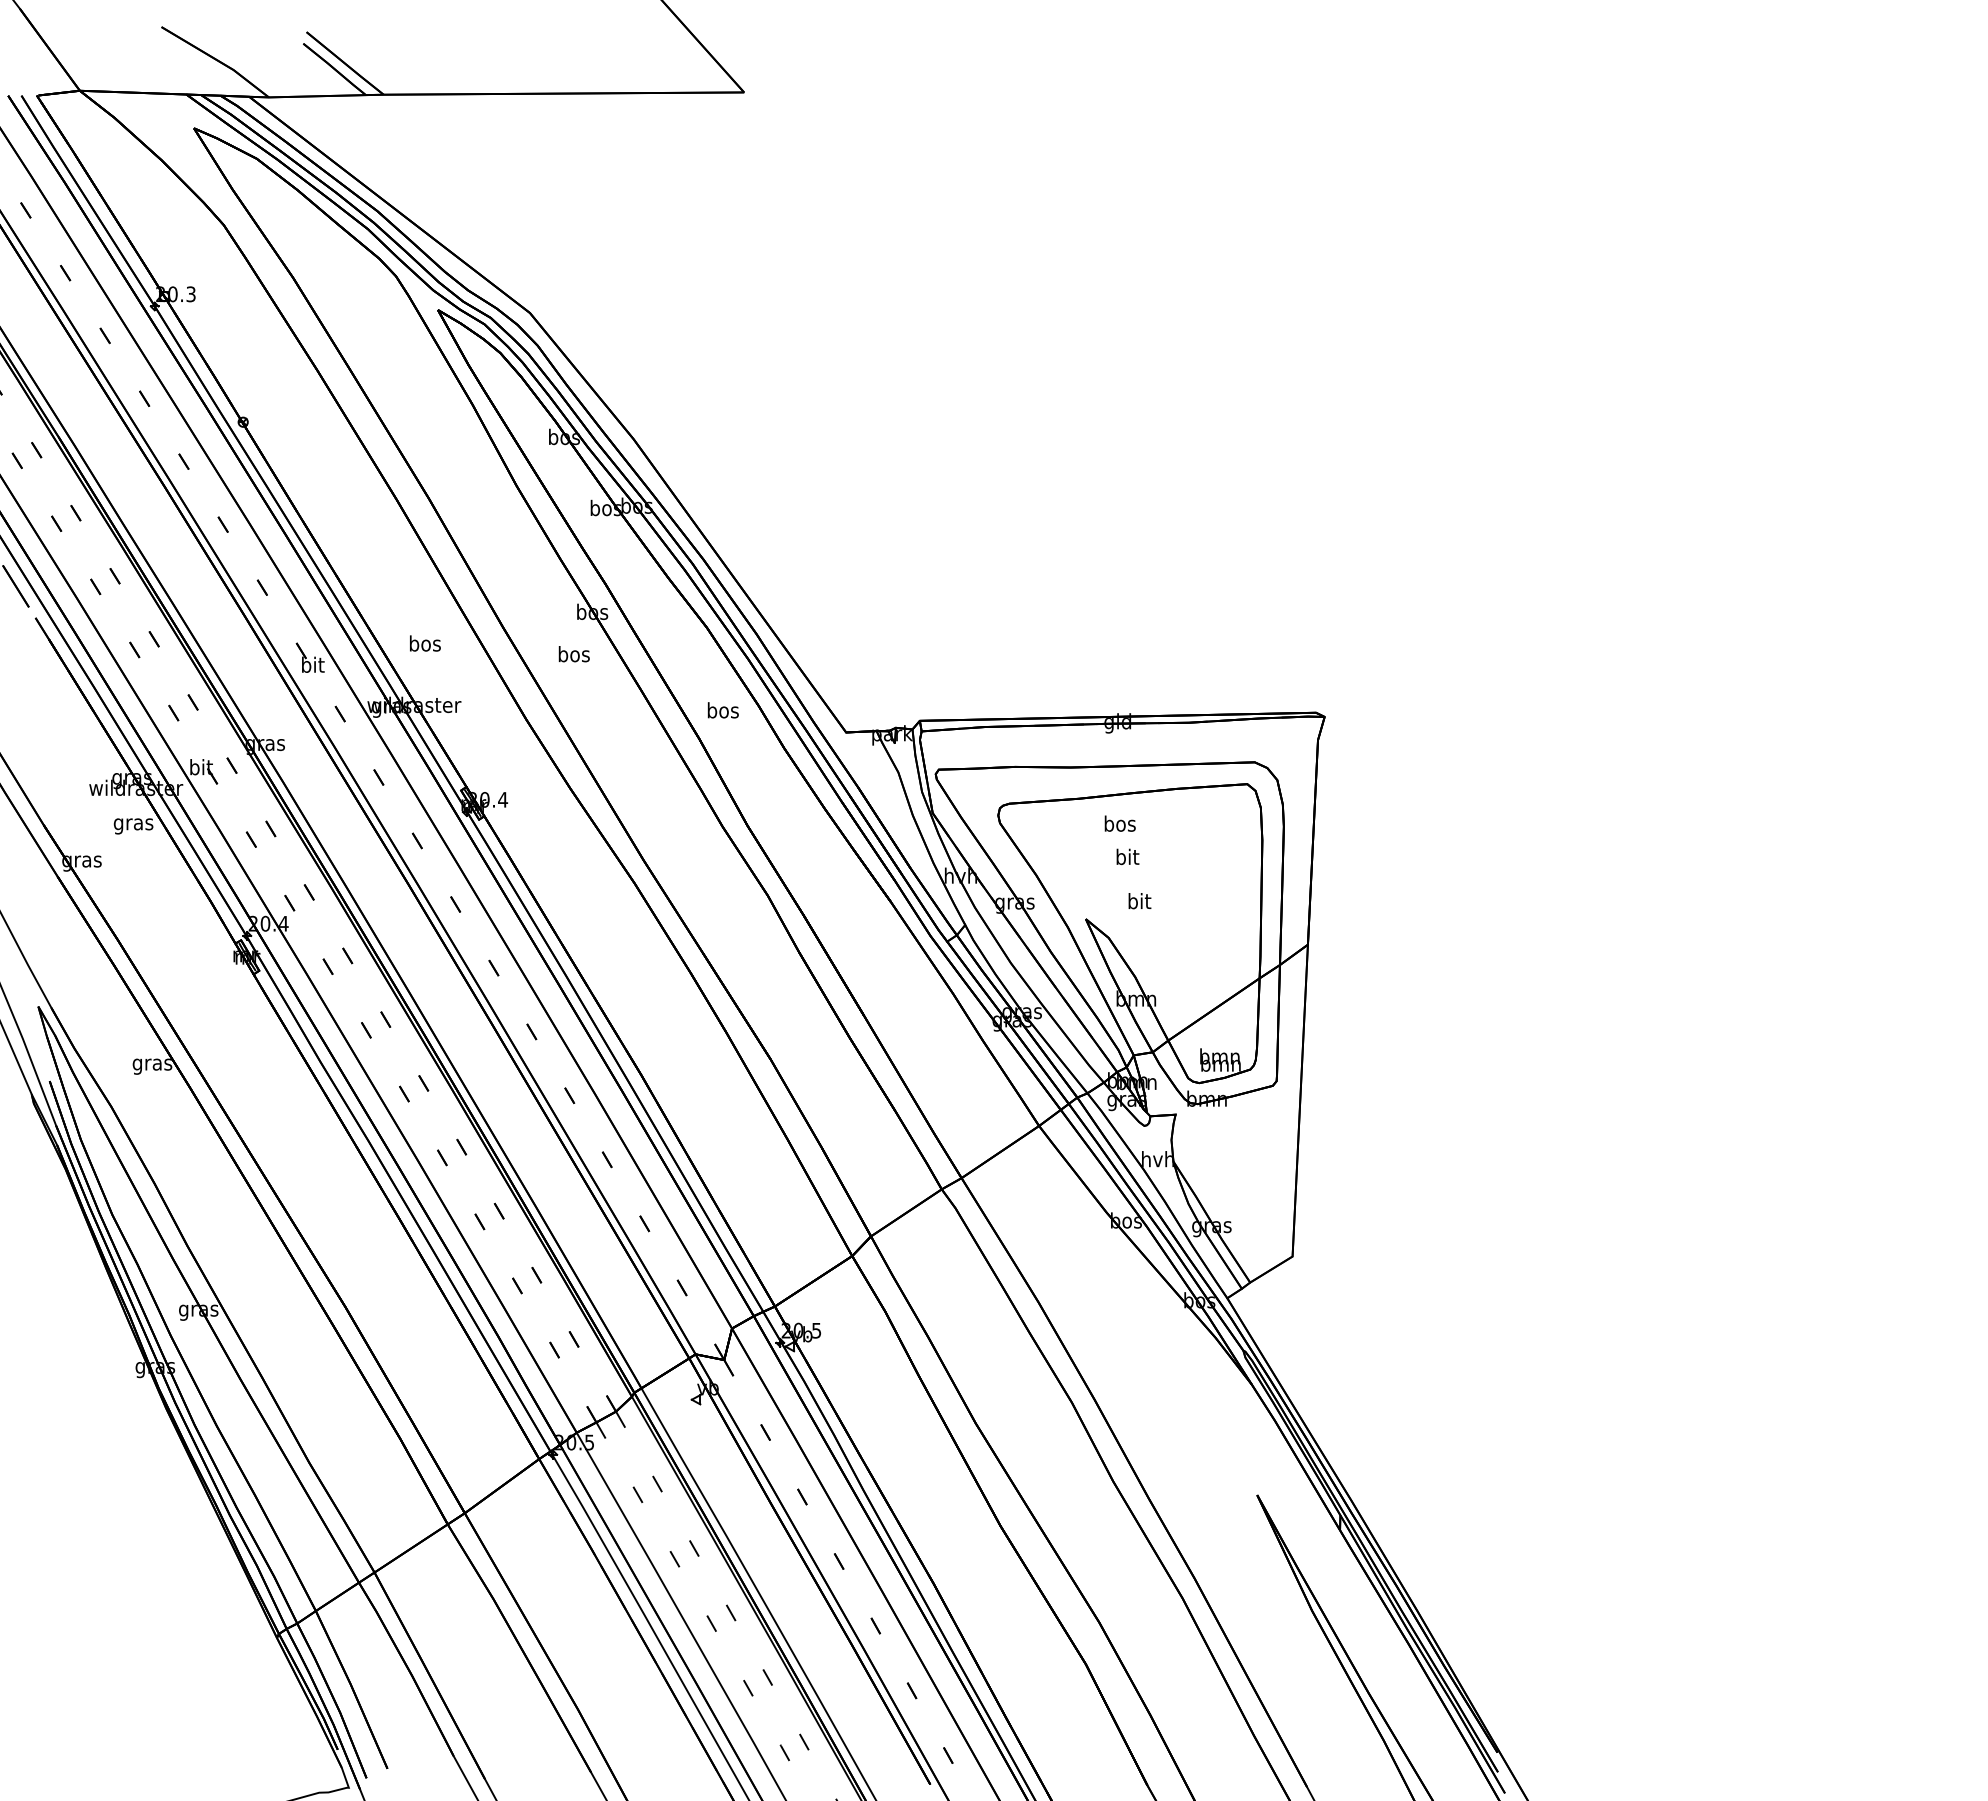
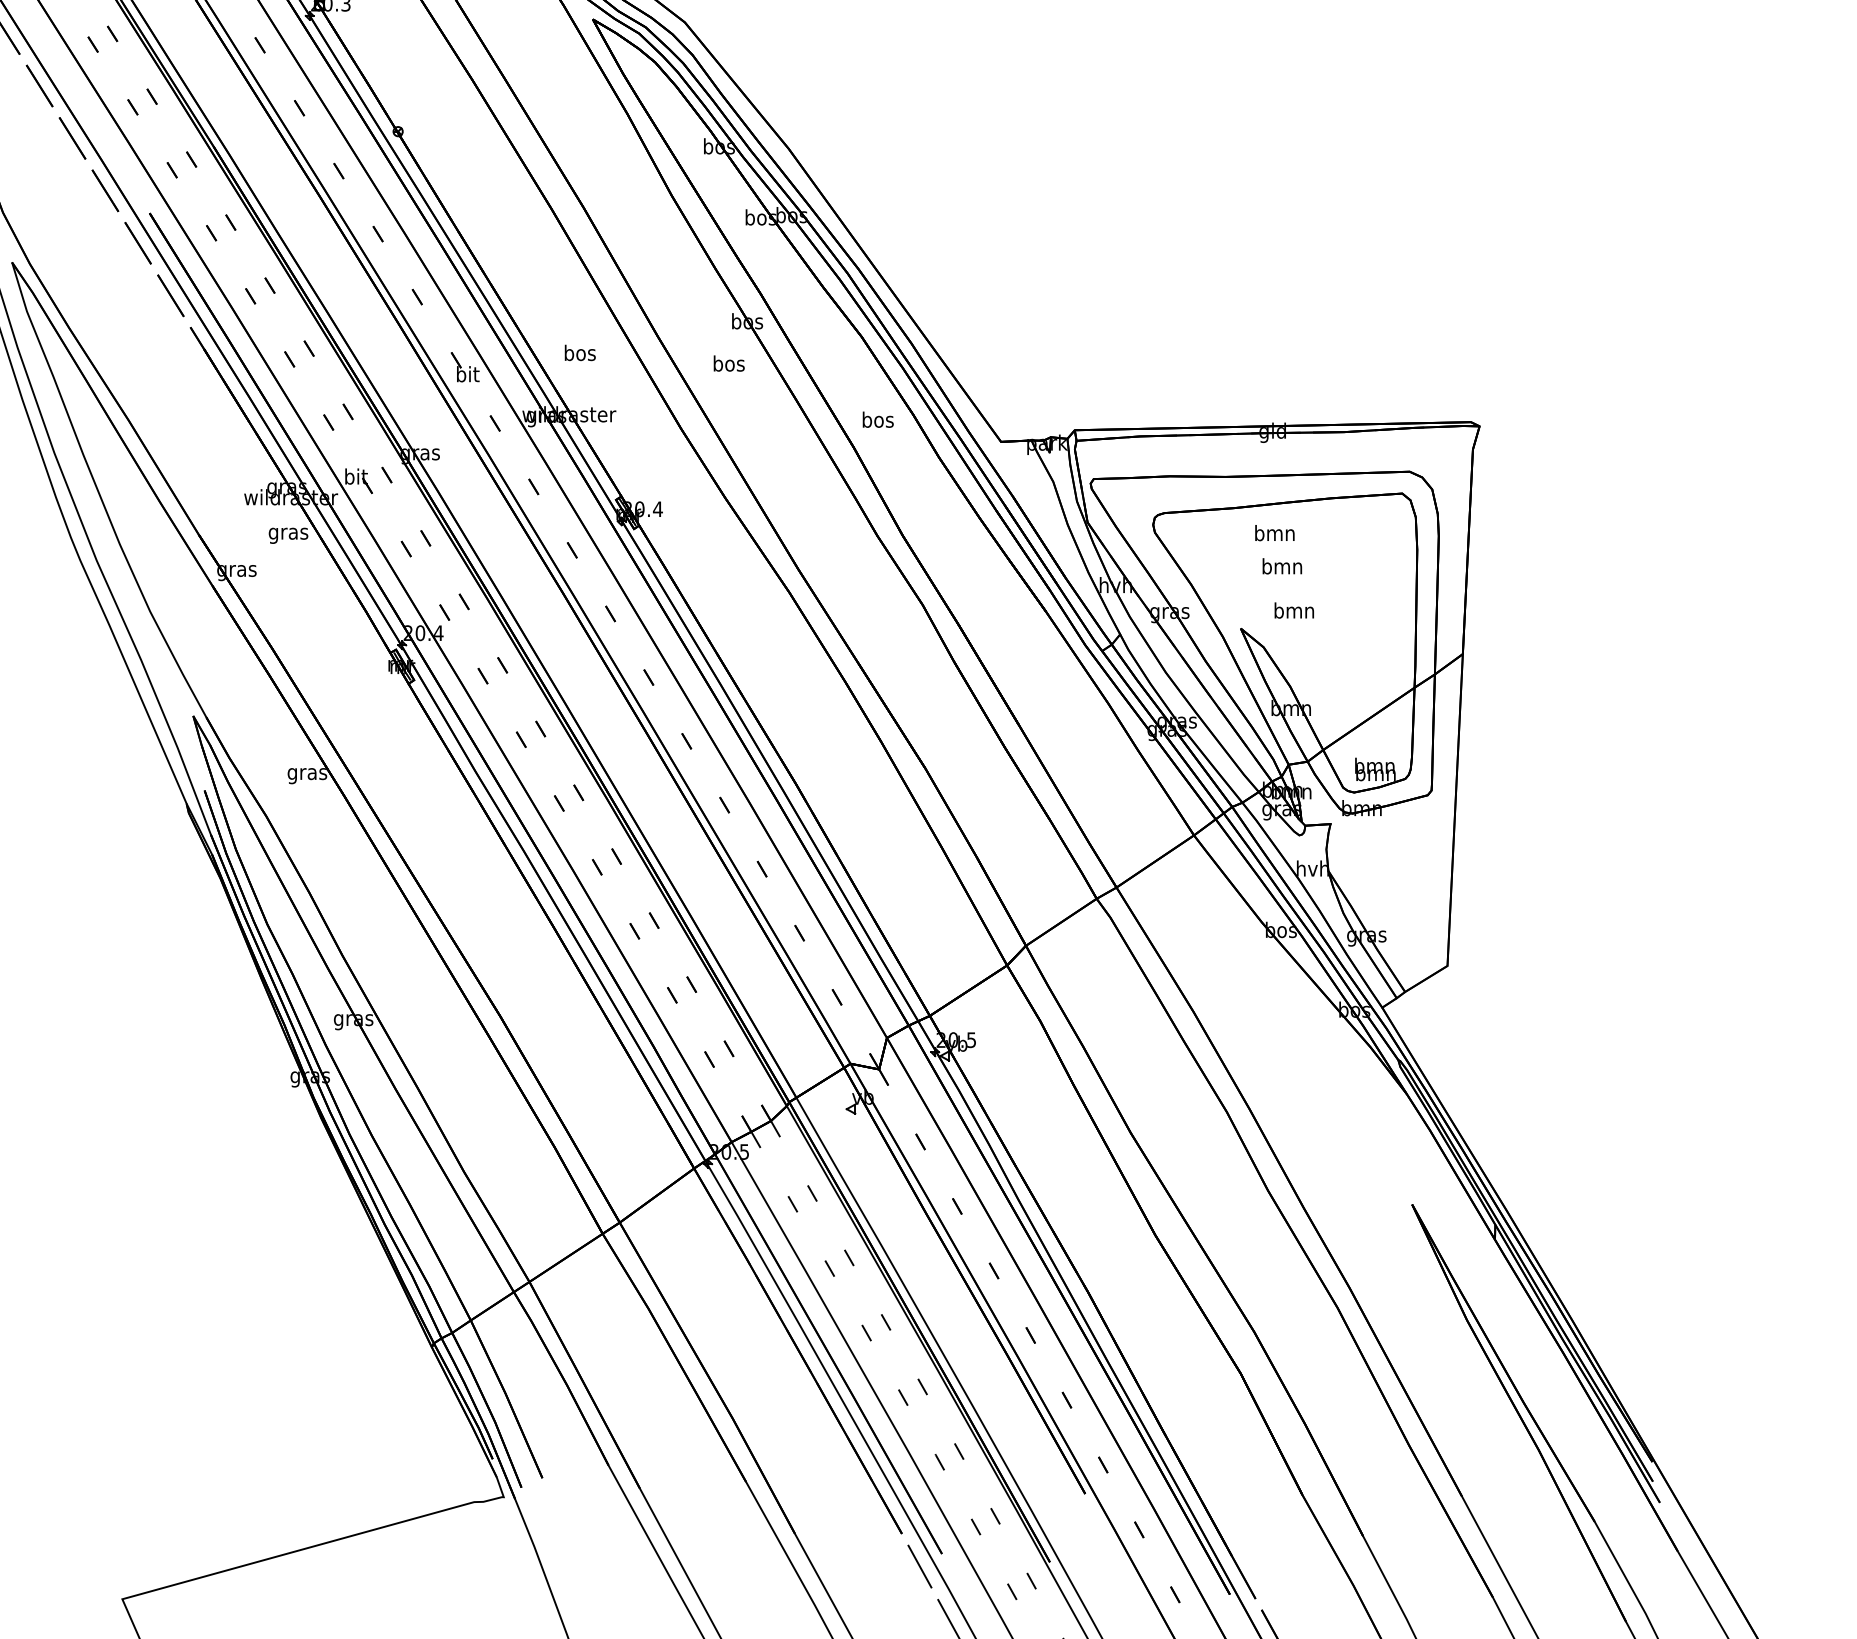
text: (1119, 823) -> (1274, 532), bos -> bmn
text: (1127, 856) -> (1282, 565), bit -> bmn
text: (1139, 901) -> (1294, 610), bit -> bmn

